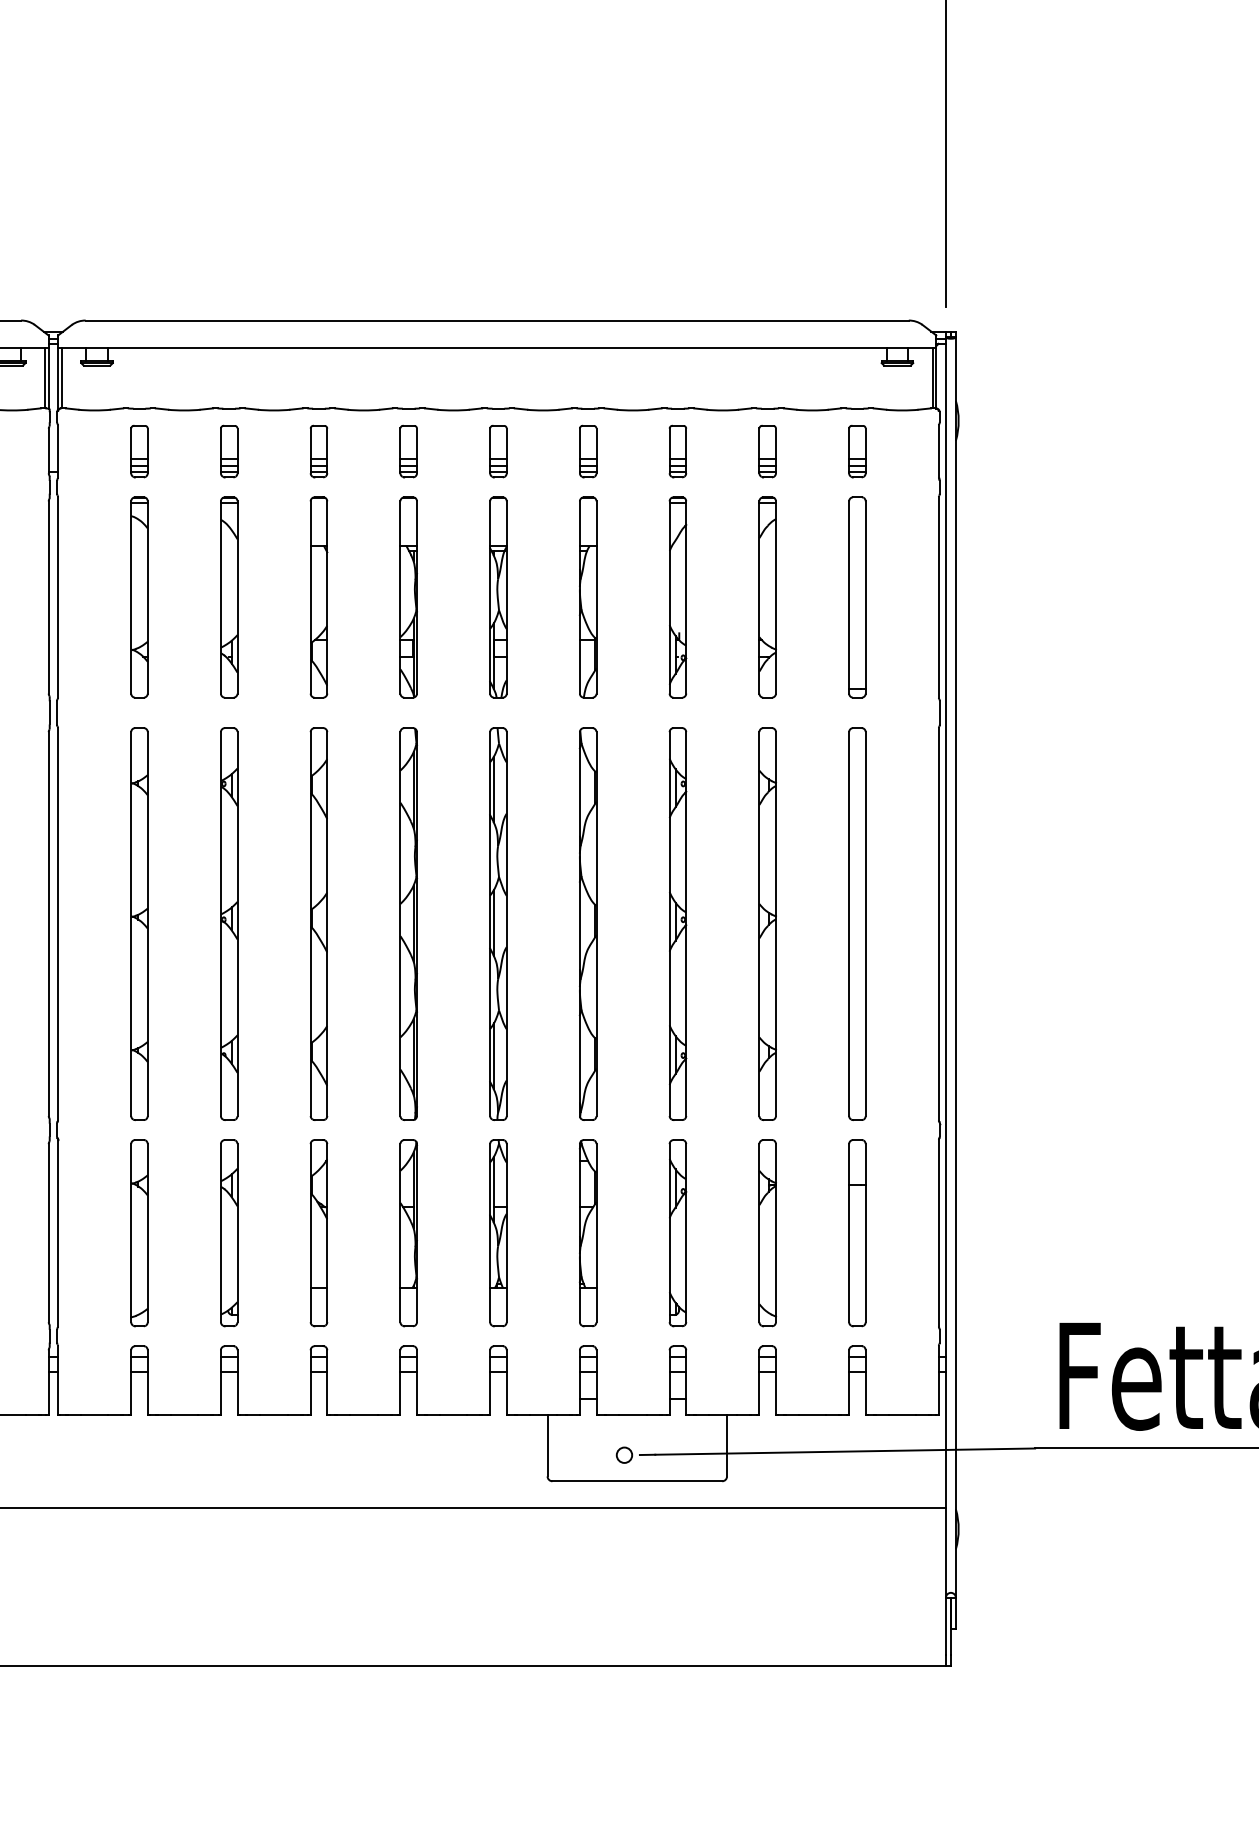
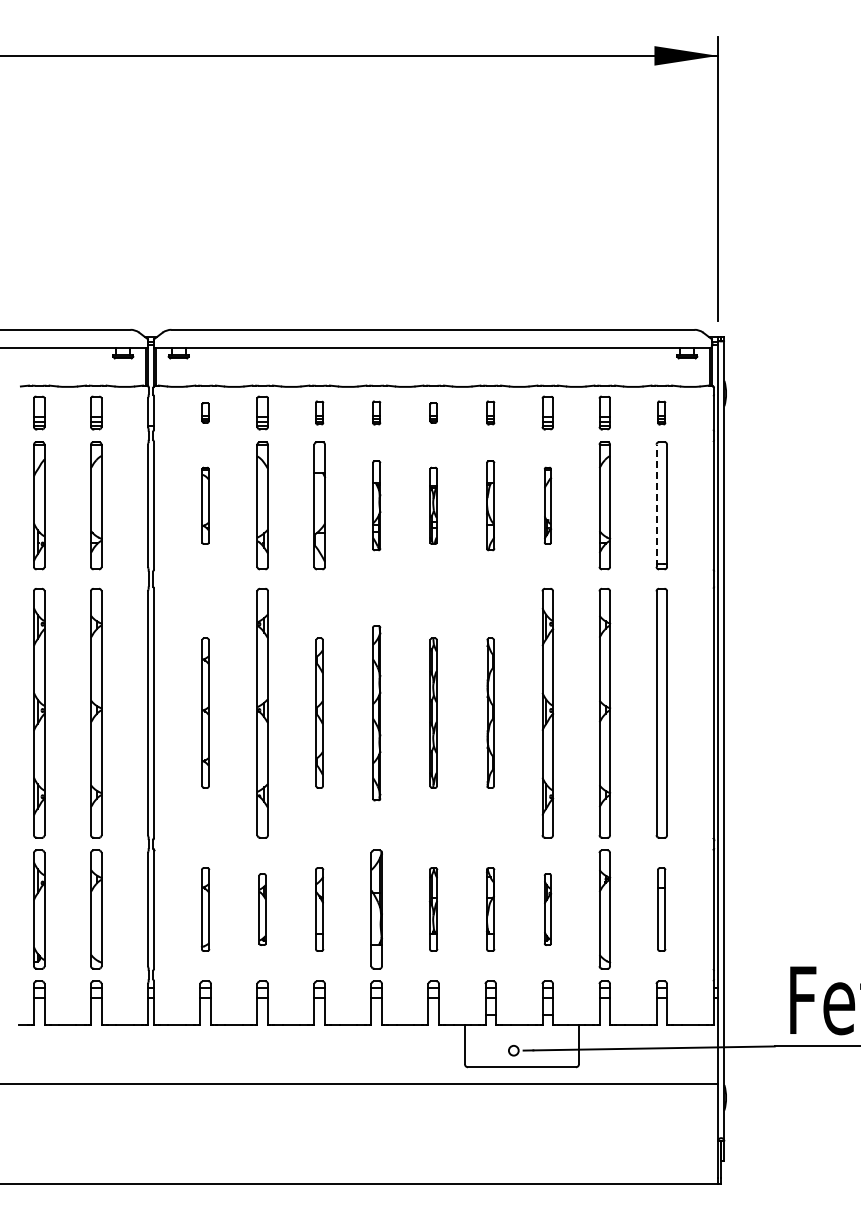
part: (139, 450) -> (205, 412), size x0.6
part: (318, 450) -> (319, 412), size x0.7
part: (408, 450) -> (376, 412), size x0.7
part: (498, 450) -> (433, 412), size x0.6
part: (587, 450) -> (490, 412), size x0.7
part: (856, 450) -> (661, 412), size x0.7
part: (139, 597) -> (205, 505), size x0.6
part: (408, 597) -> (376, 505), size x0.7
part: (498, 597) -> (433, 505), size x0.6
part: (587, 597) -> (490, 505), size x0.7
part: (677, 597) -> (547, 505), size x0.6
line: (849, 597) -> (656, 505), solid -> dashed
part: (139, 922) -> (205, 712), size x0.6
part: (318, 922) -> (319, 712), size x0.6
part: (408, 922) -> (376, 712), size x0.7
part: (498, 922) -> (433, 712), size x0.6
part: (587, 922) -> (490, 712), size x0.6
part: (139, 1232) -> (205, 909), size x0.7
part: (228, 1232) -> (262, 909), size x0.6
part: (318, 1232) -> (319, 909), size x0.7
part: (498, 1232) -> (433, 909), size x0.7
part: (587, 1232) -> (490, 909), size x0.7
part: (677, 1232) -> (547, 909), size x0.6
part: (856, 1232) -> (661, 909), size x0.7

